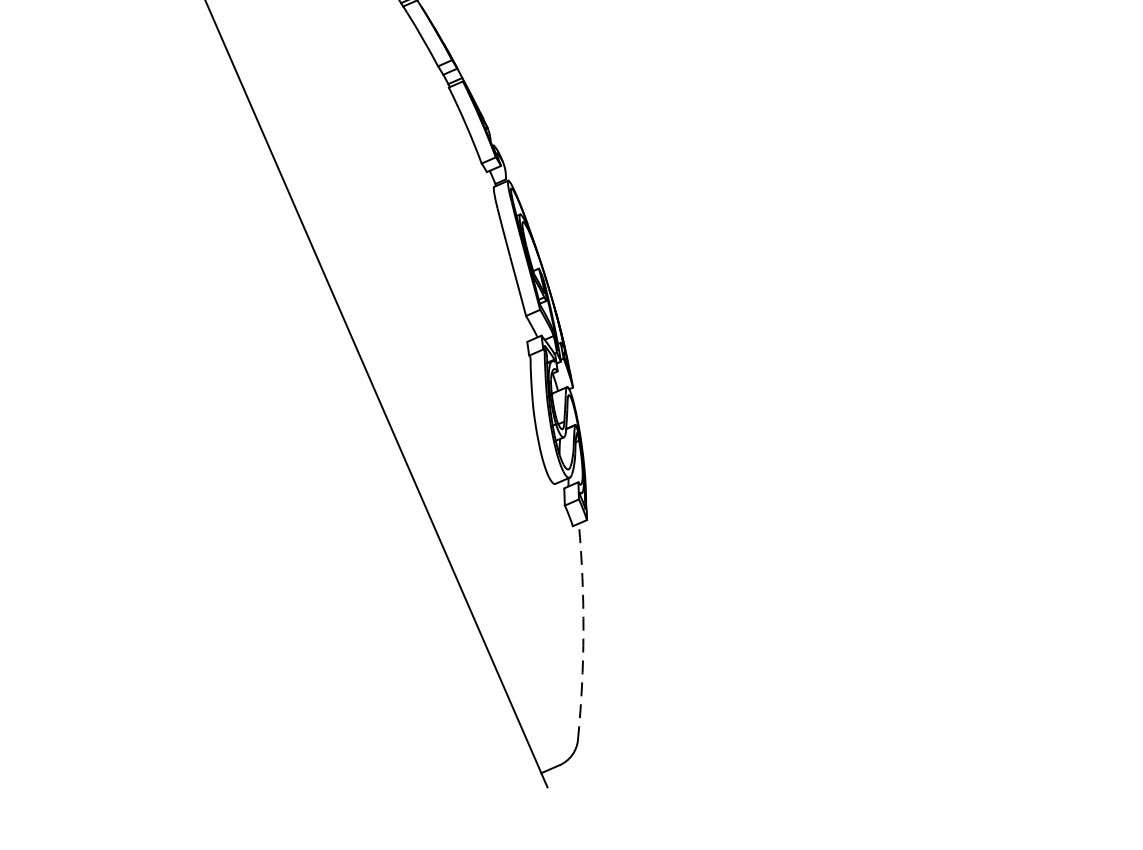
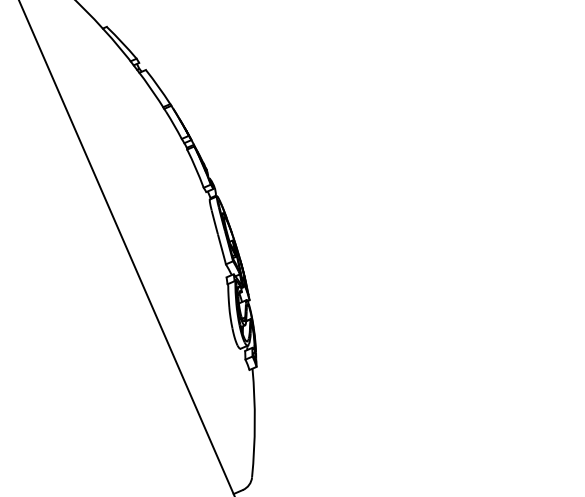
arc: (582, 632) -> (254, 423), dashed -> solid

